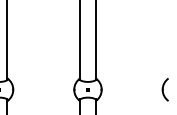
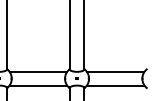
line: (43, 81) -> (38, 71), added
line: (132, 81) -> (115, 71), added
line: (43, 97) -> (38, 85), added
line: (132, 97) -> (115, 85), added

